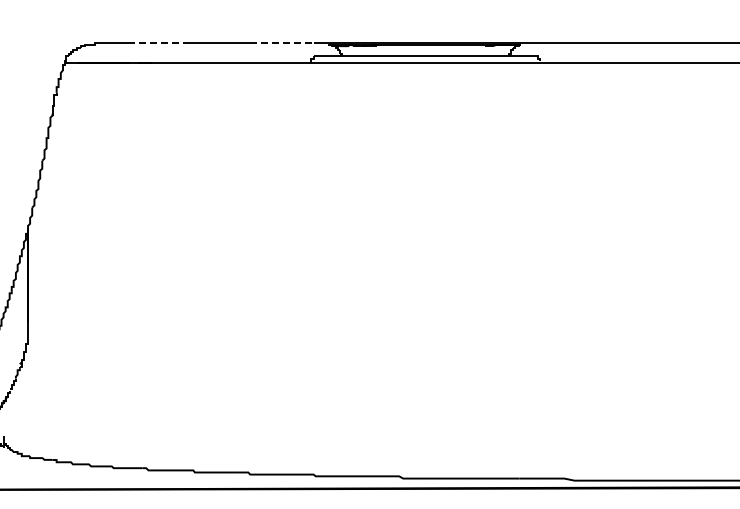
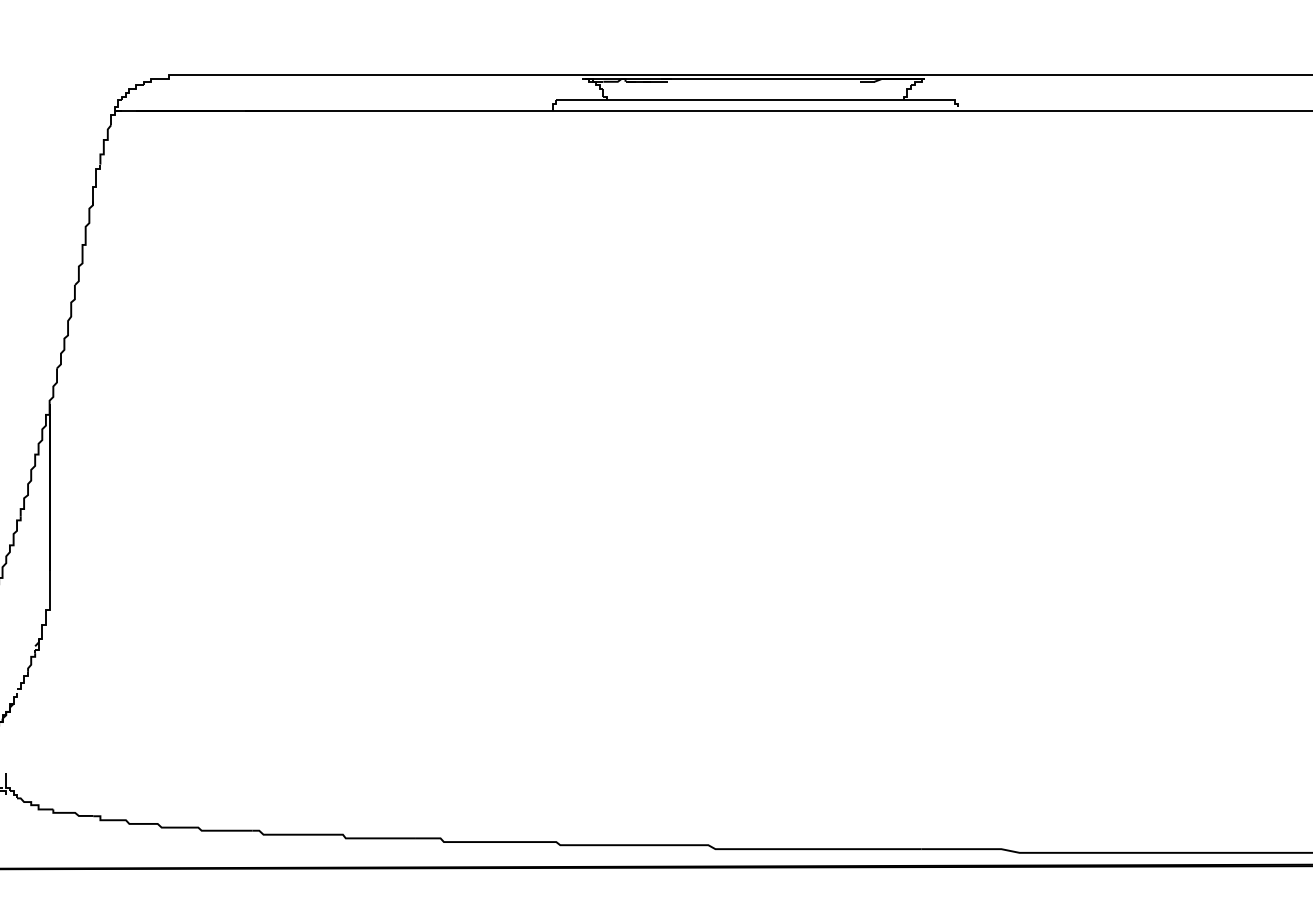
line: (158, 42) -> (281, 75), dashed -> solid
line: (281, 42) -> (499, 75), dashed -> solid

